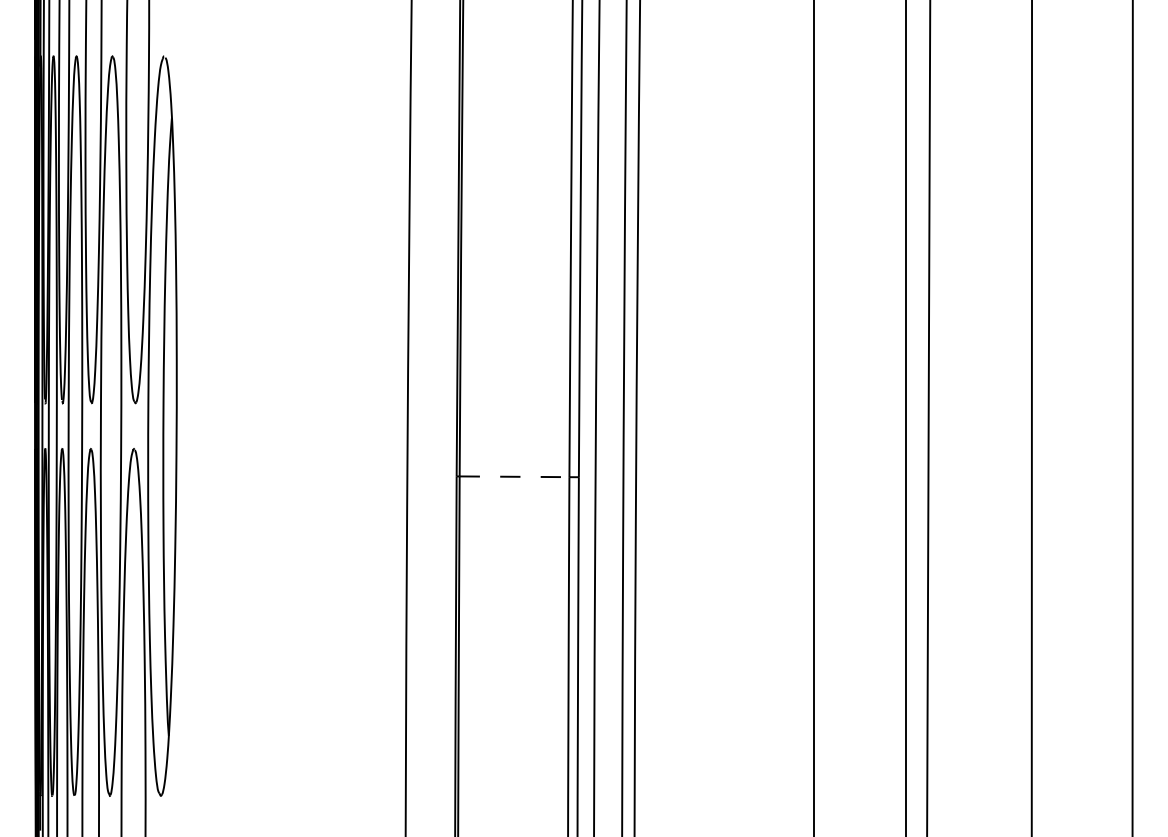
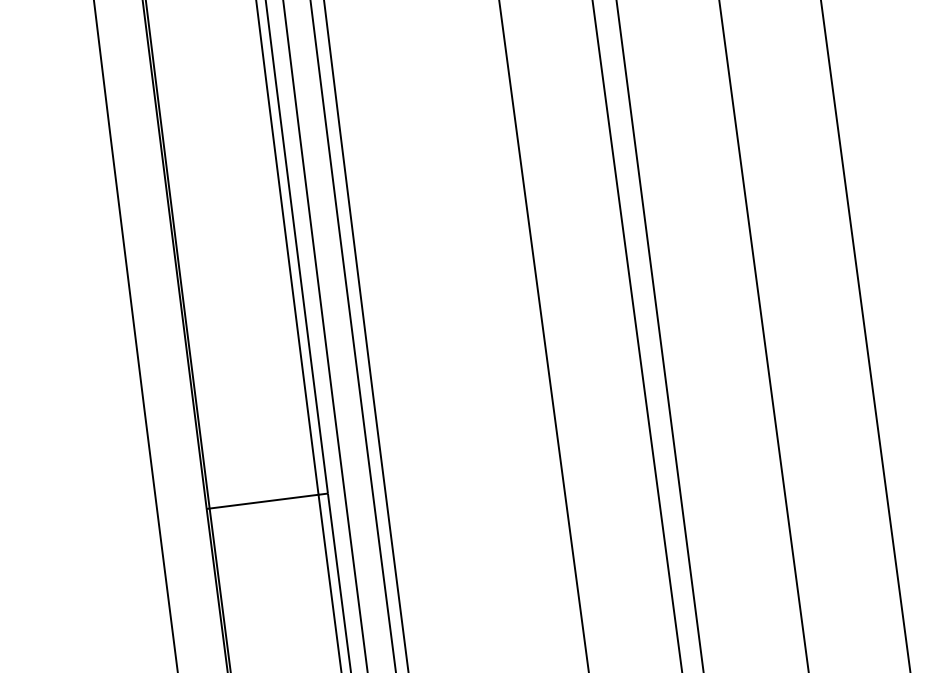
line: (514, 476) -> (264, 501), dashed -> solid

